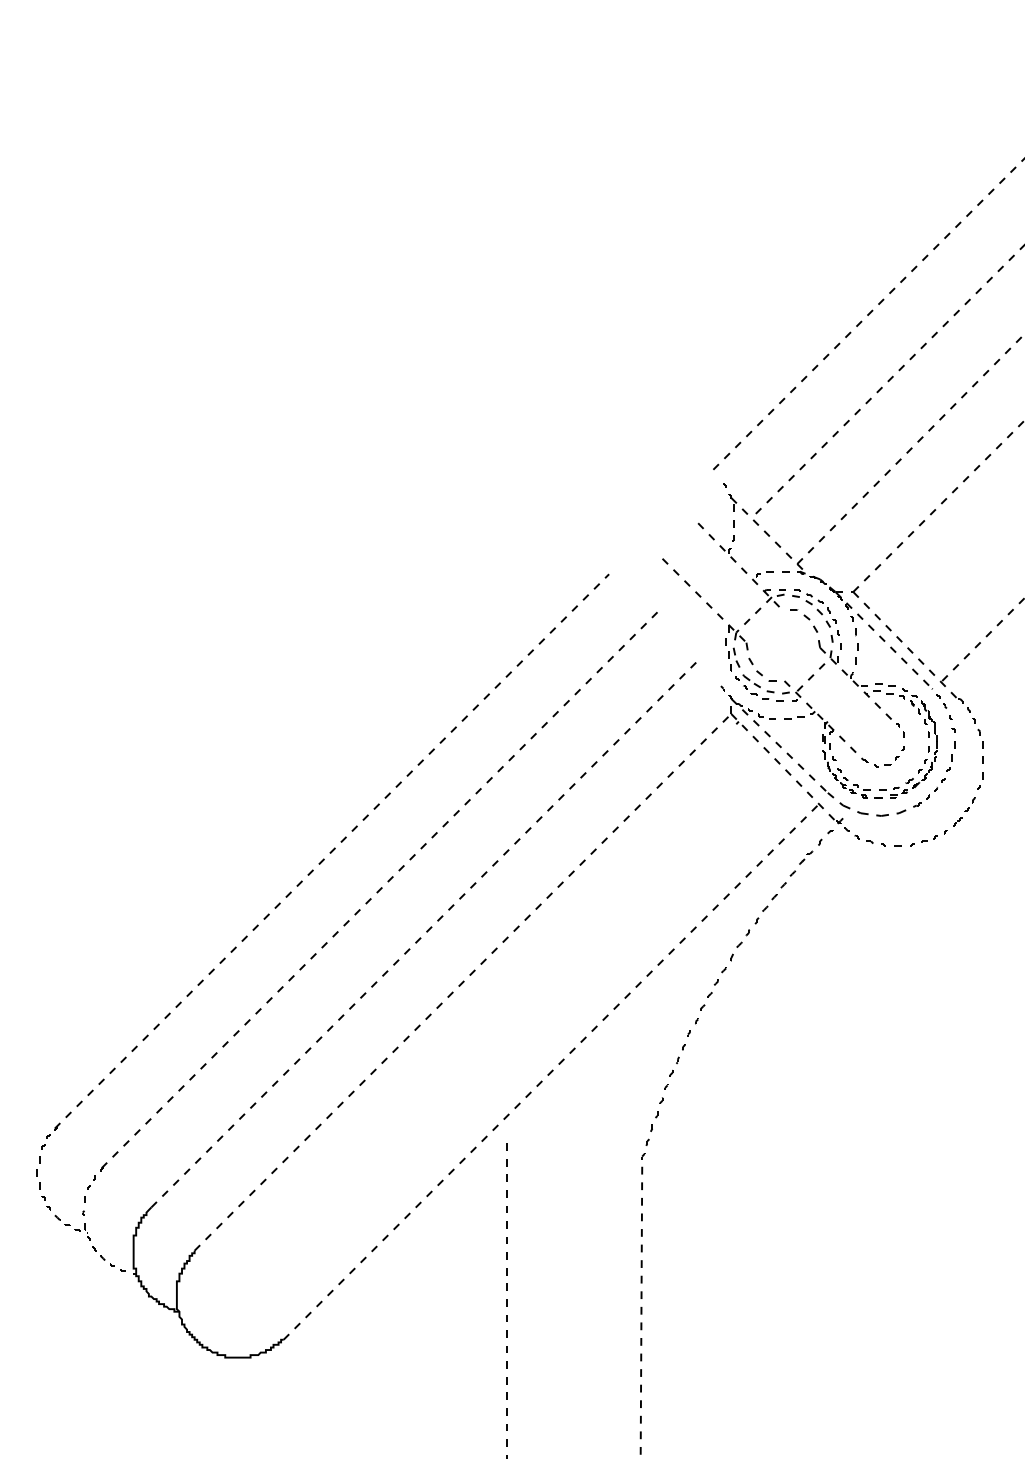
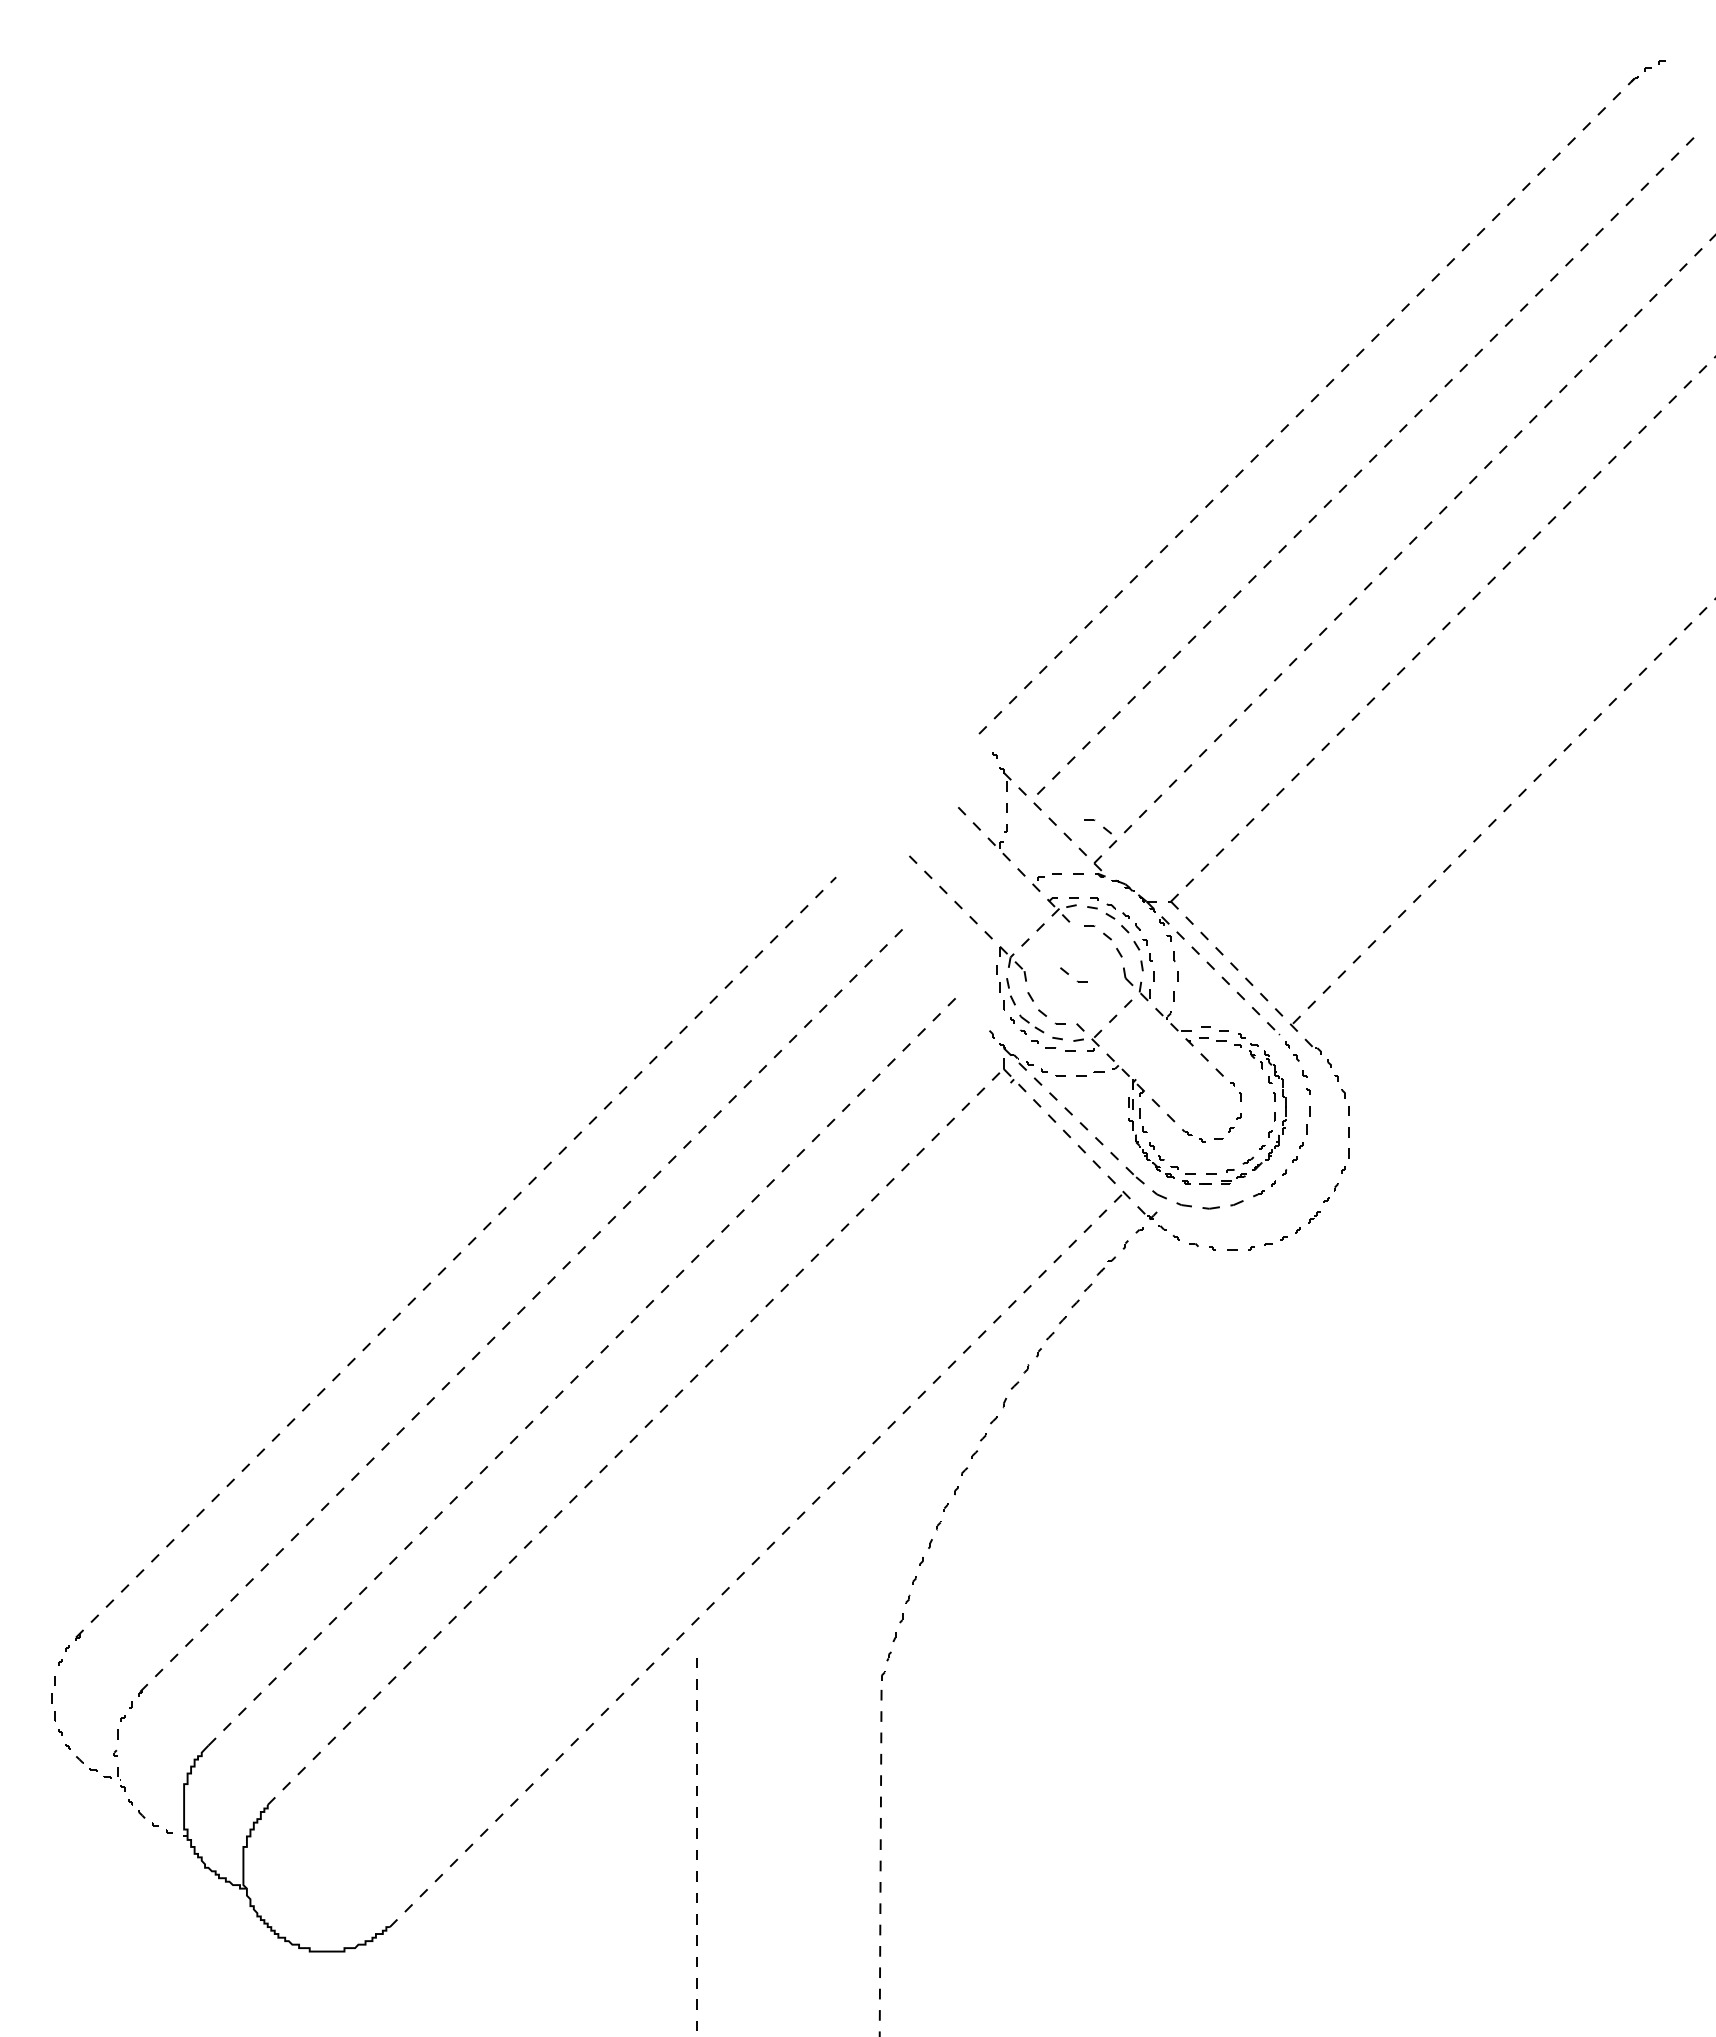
part: (799, 537) -> (1097, 826), added
part: (782, 645) -> (1073, 974), added

